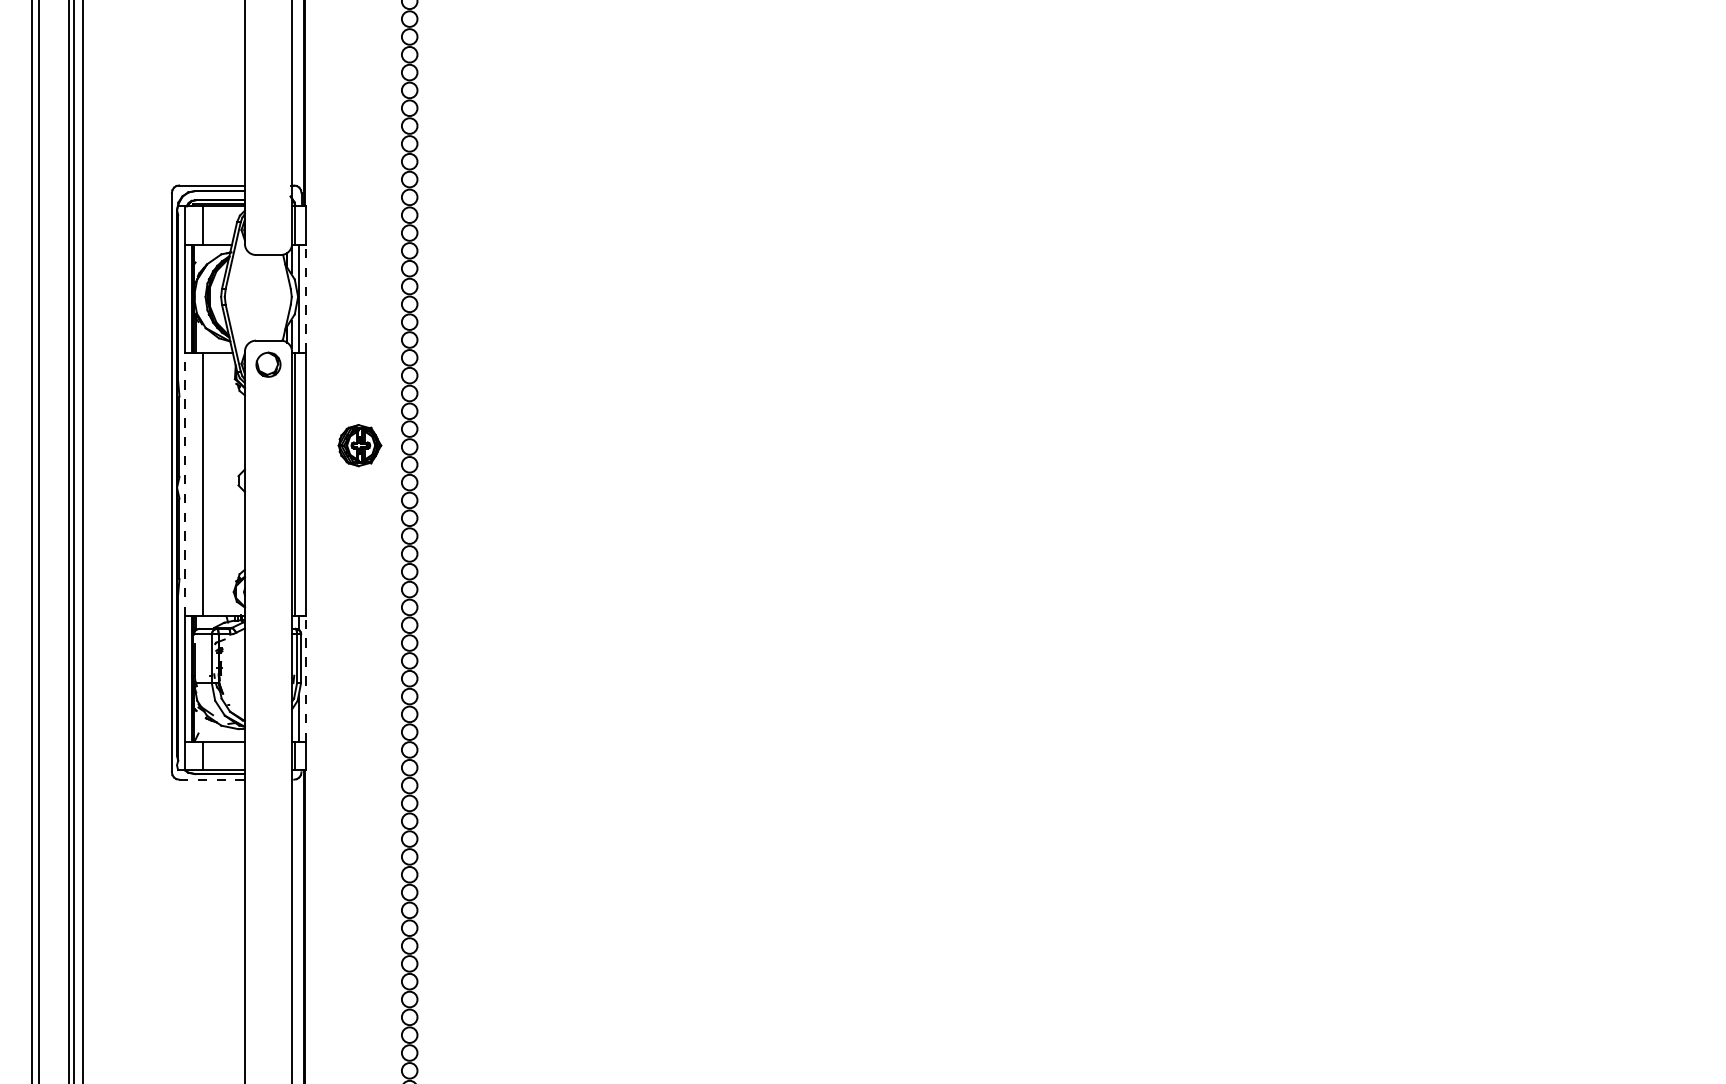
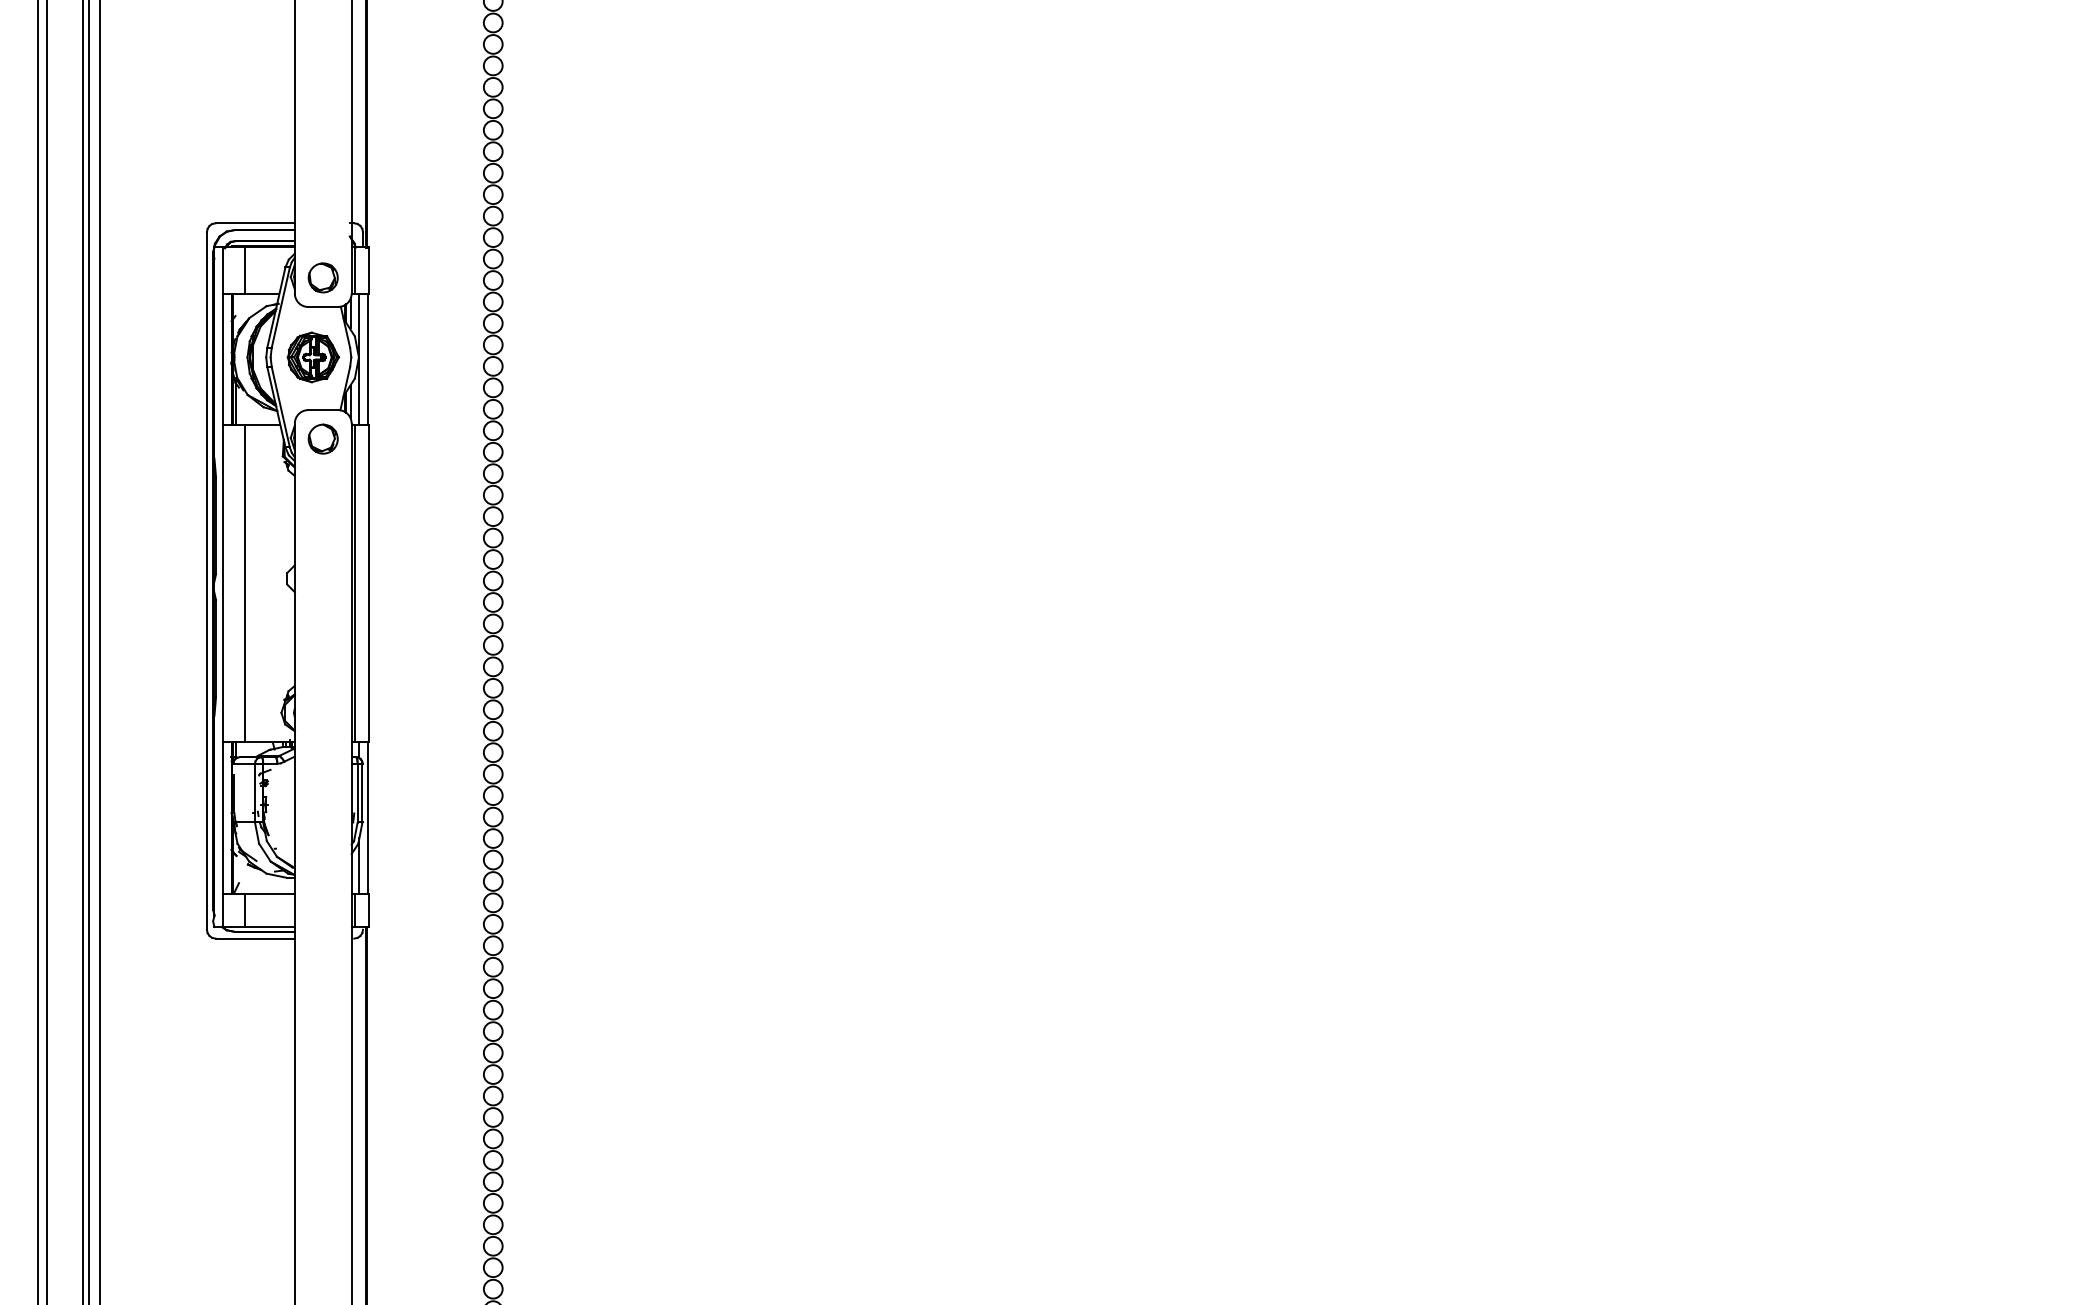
part: (267, 230) -> (322, 277), added
line: (306, 297) -> (368, 358), dashed -> solid
part: (360, 445) -> (313, 357), moved
line: (185, 484) -> (223, 583), dashed -> solid
line: (306, 679) -> (368, 817), dashed -> solid
line: (212, 779) -> (255, 938), dashed -> solid

